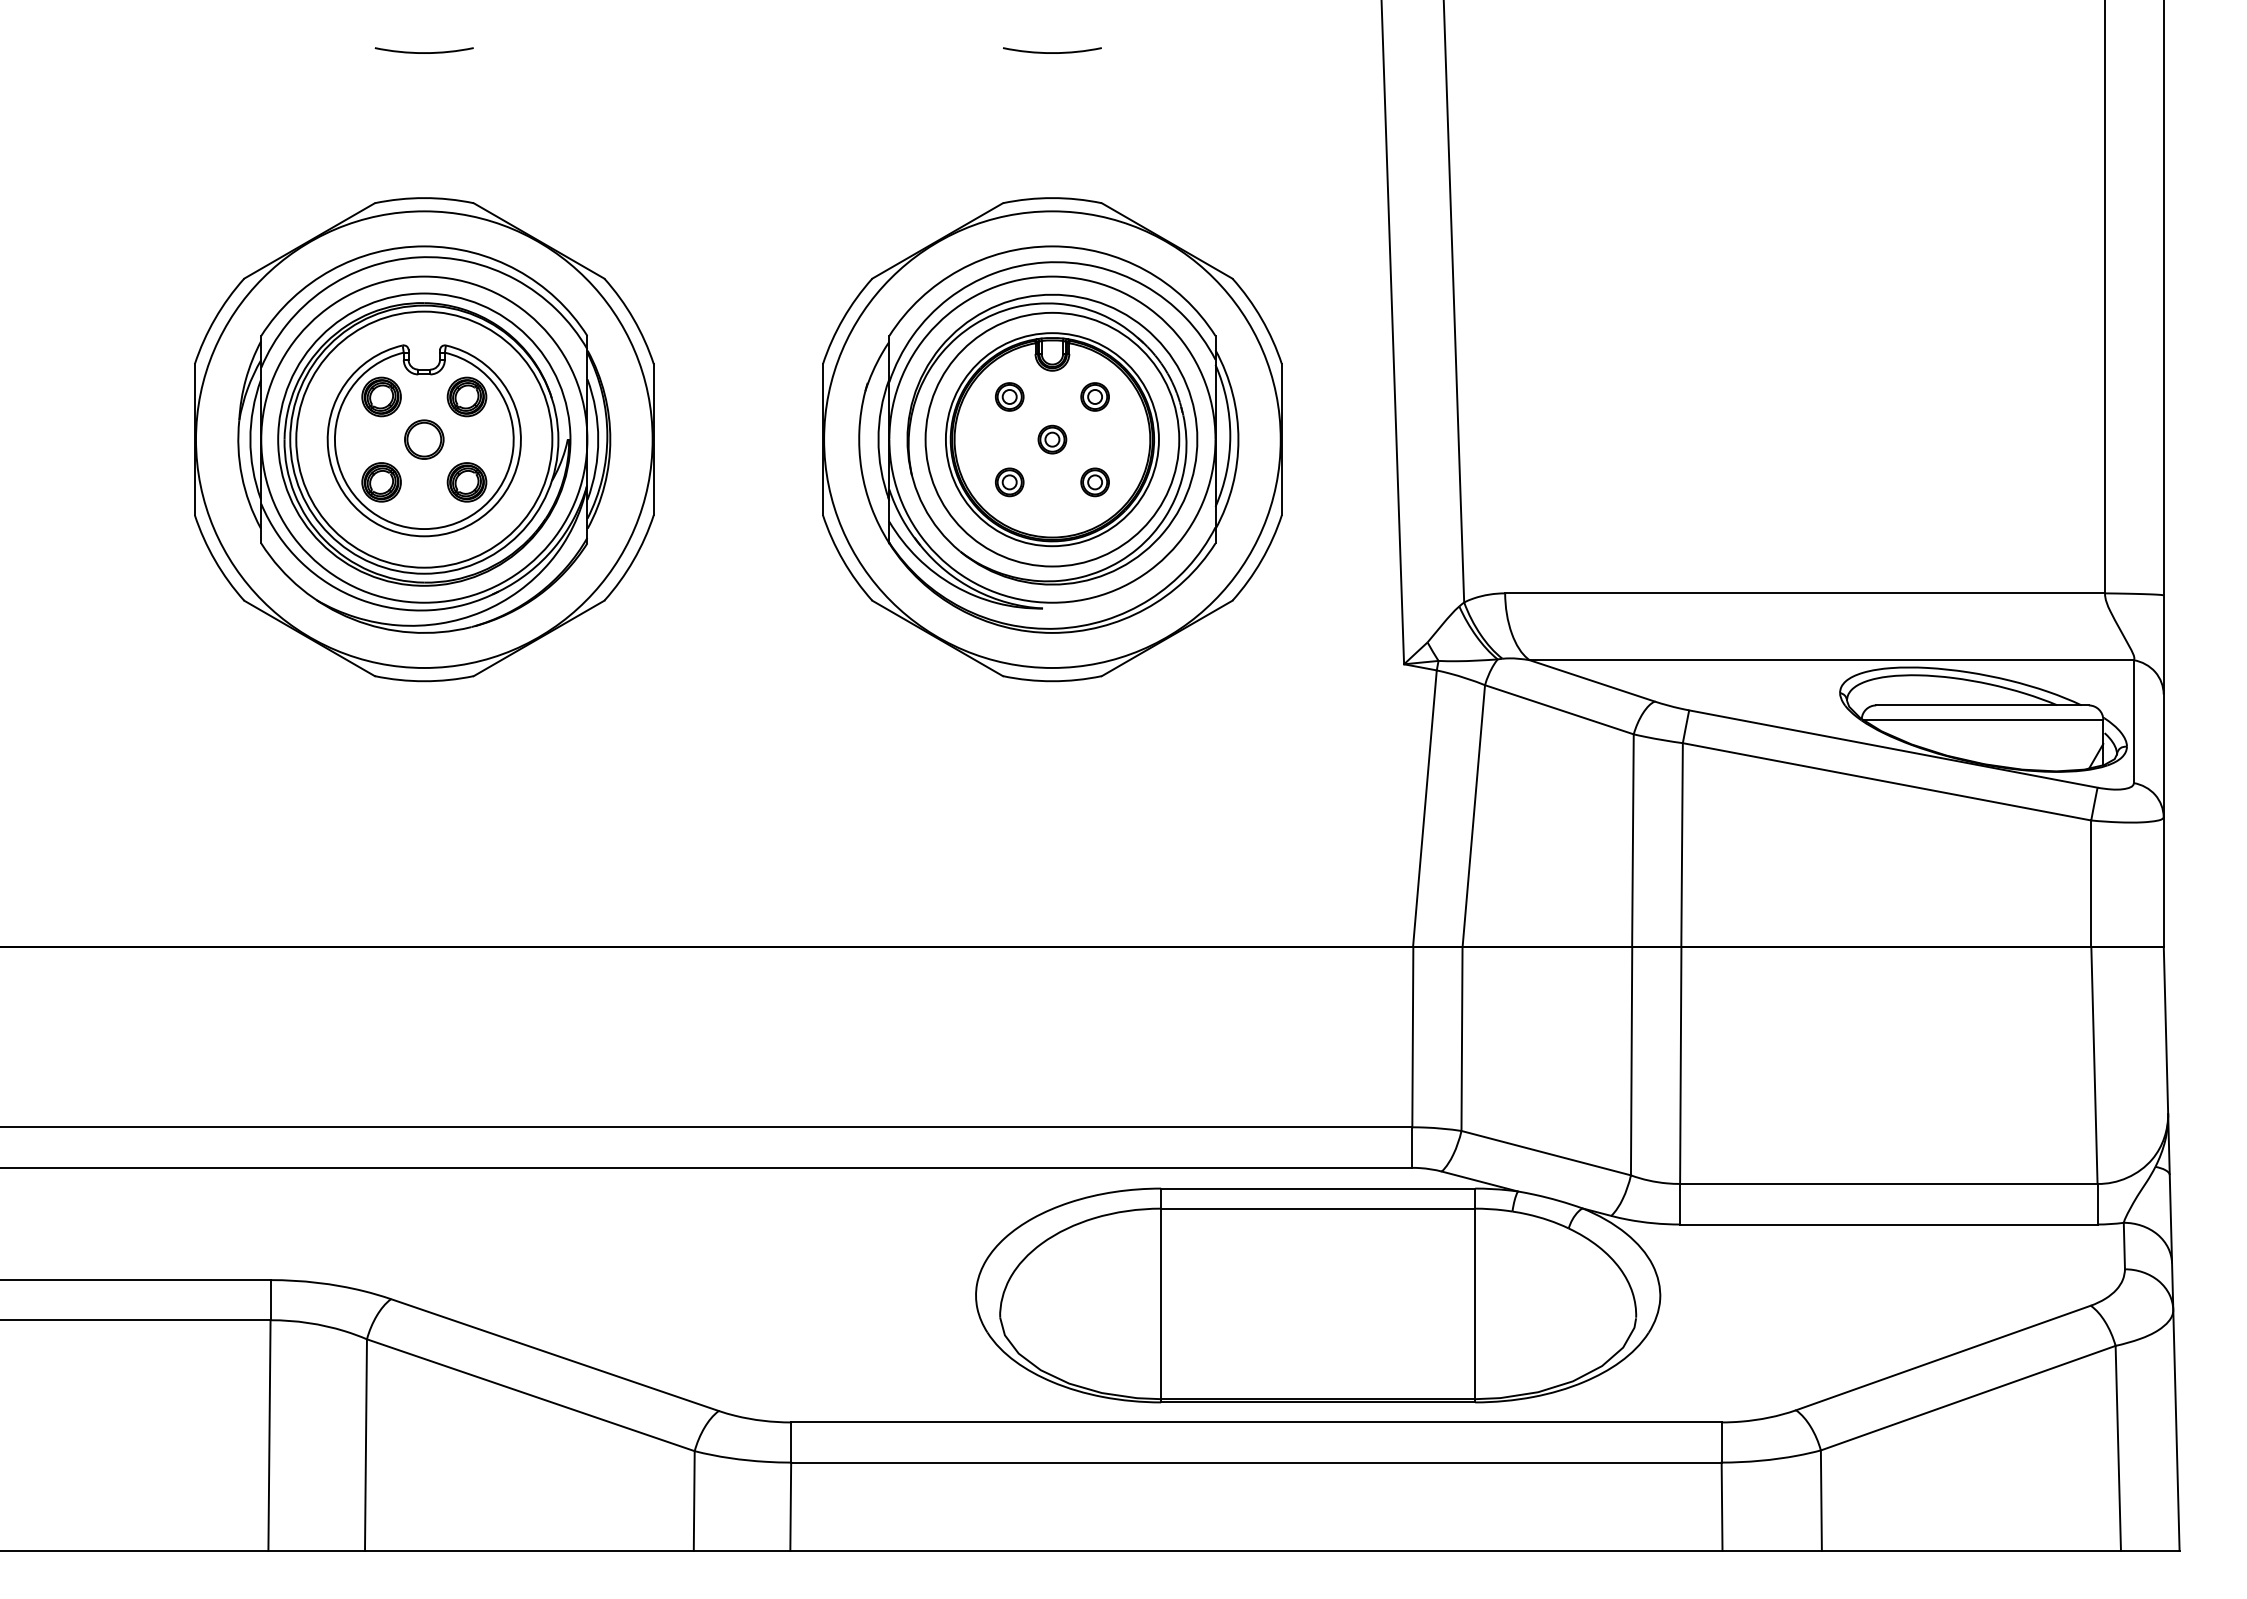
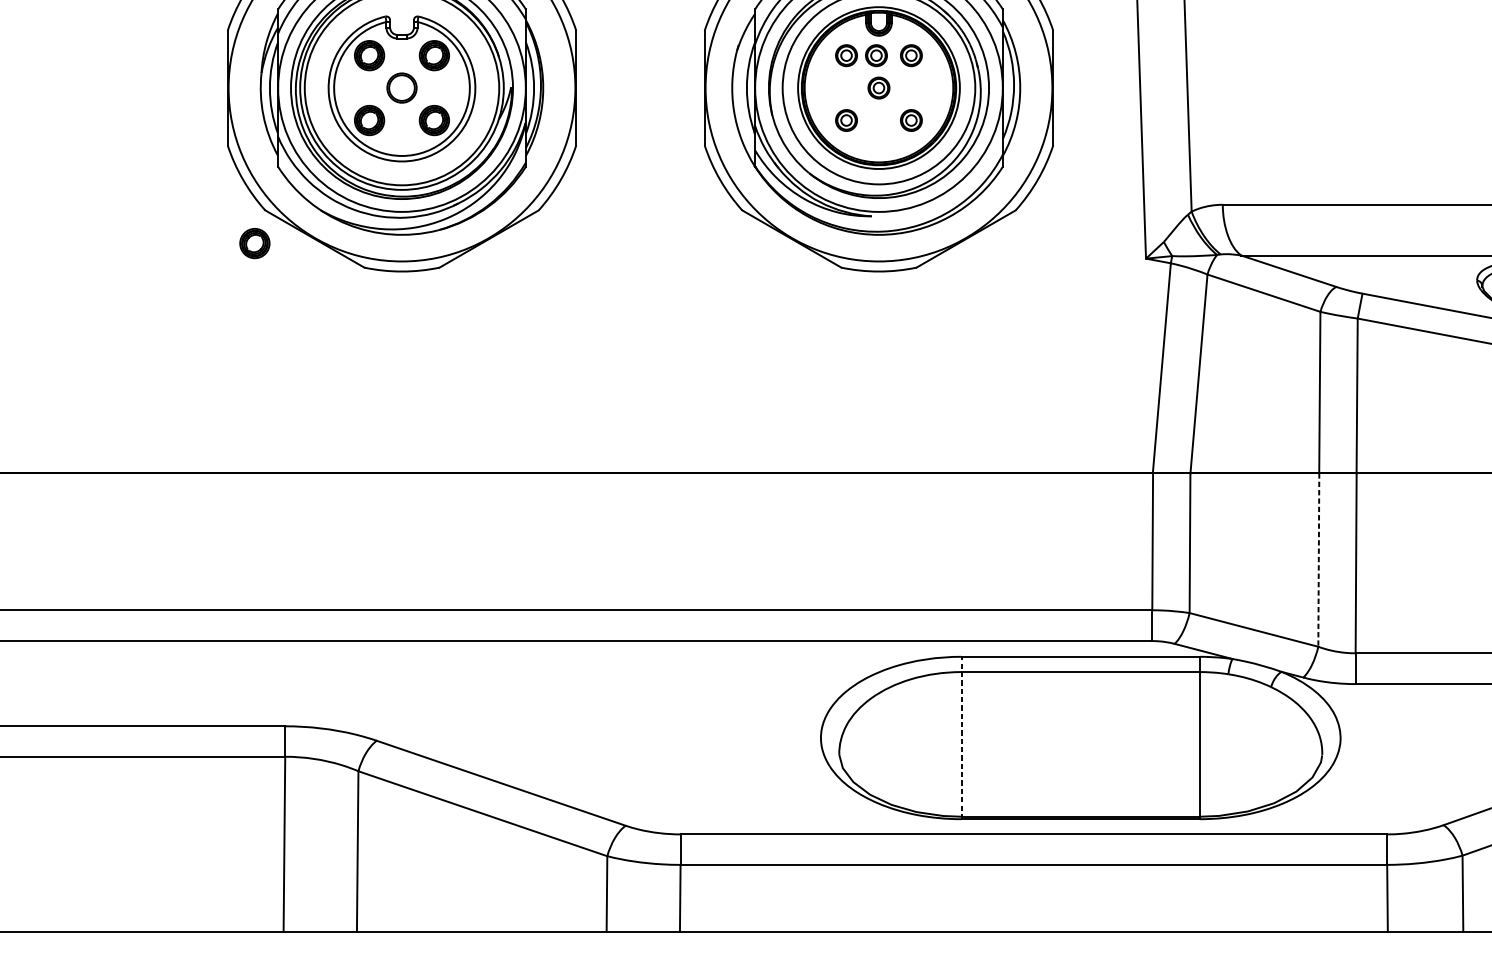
part: (1048, 396) -> (876, 55), added
part: (230, 644) -> (254, 243), added
line: (1631, 1061) -> (1318, 560), solid -> dashed
line: (1161, 1295) -> (961, 738), solid -> dashed

